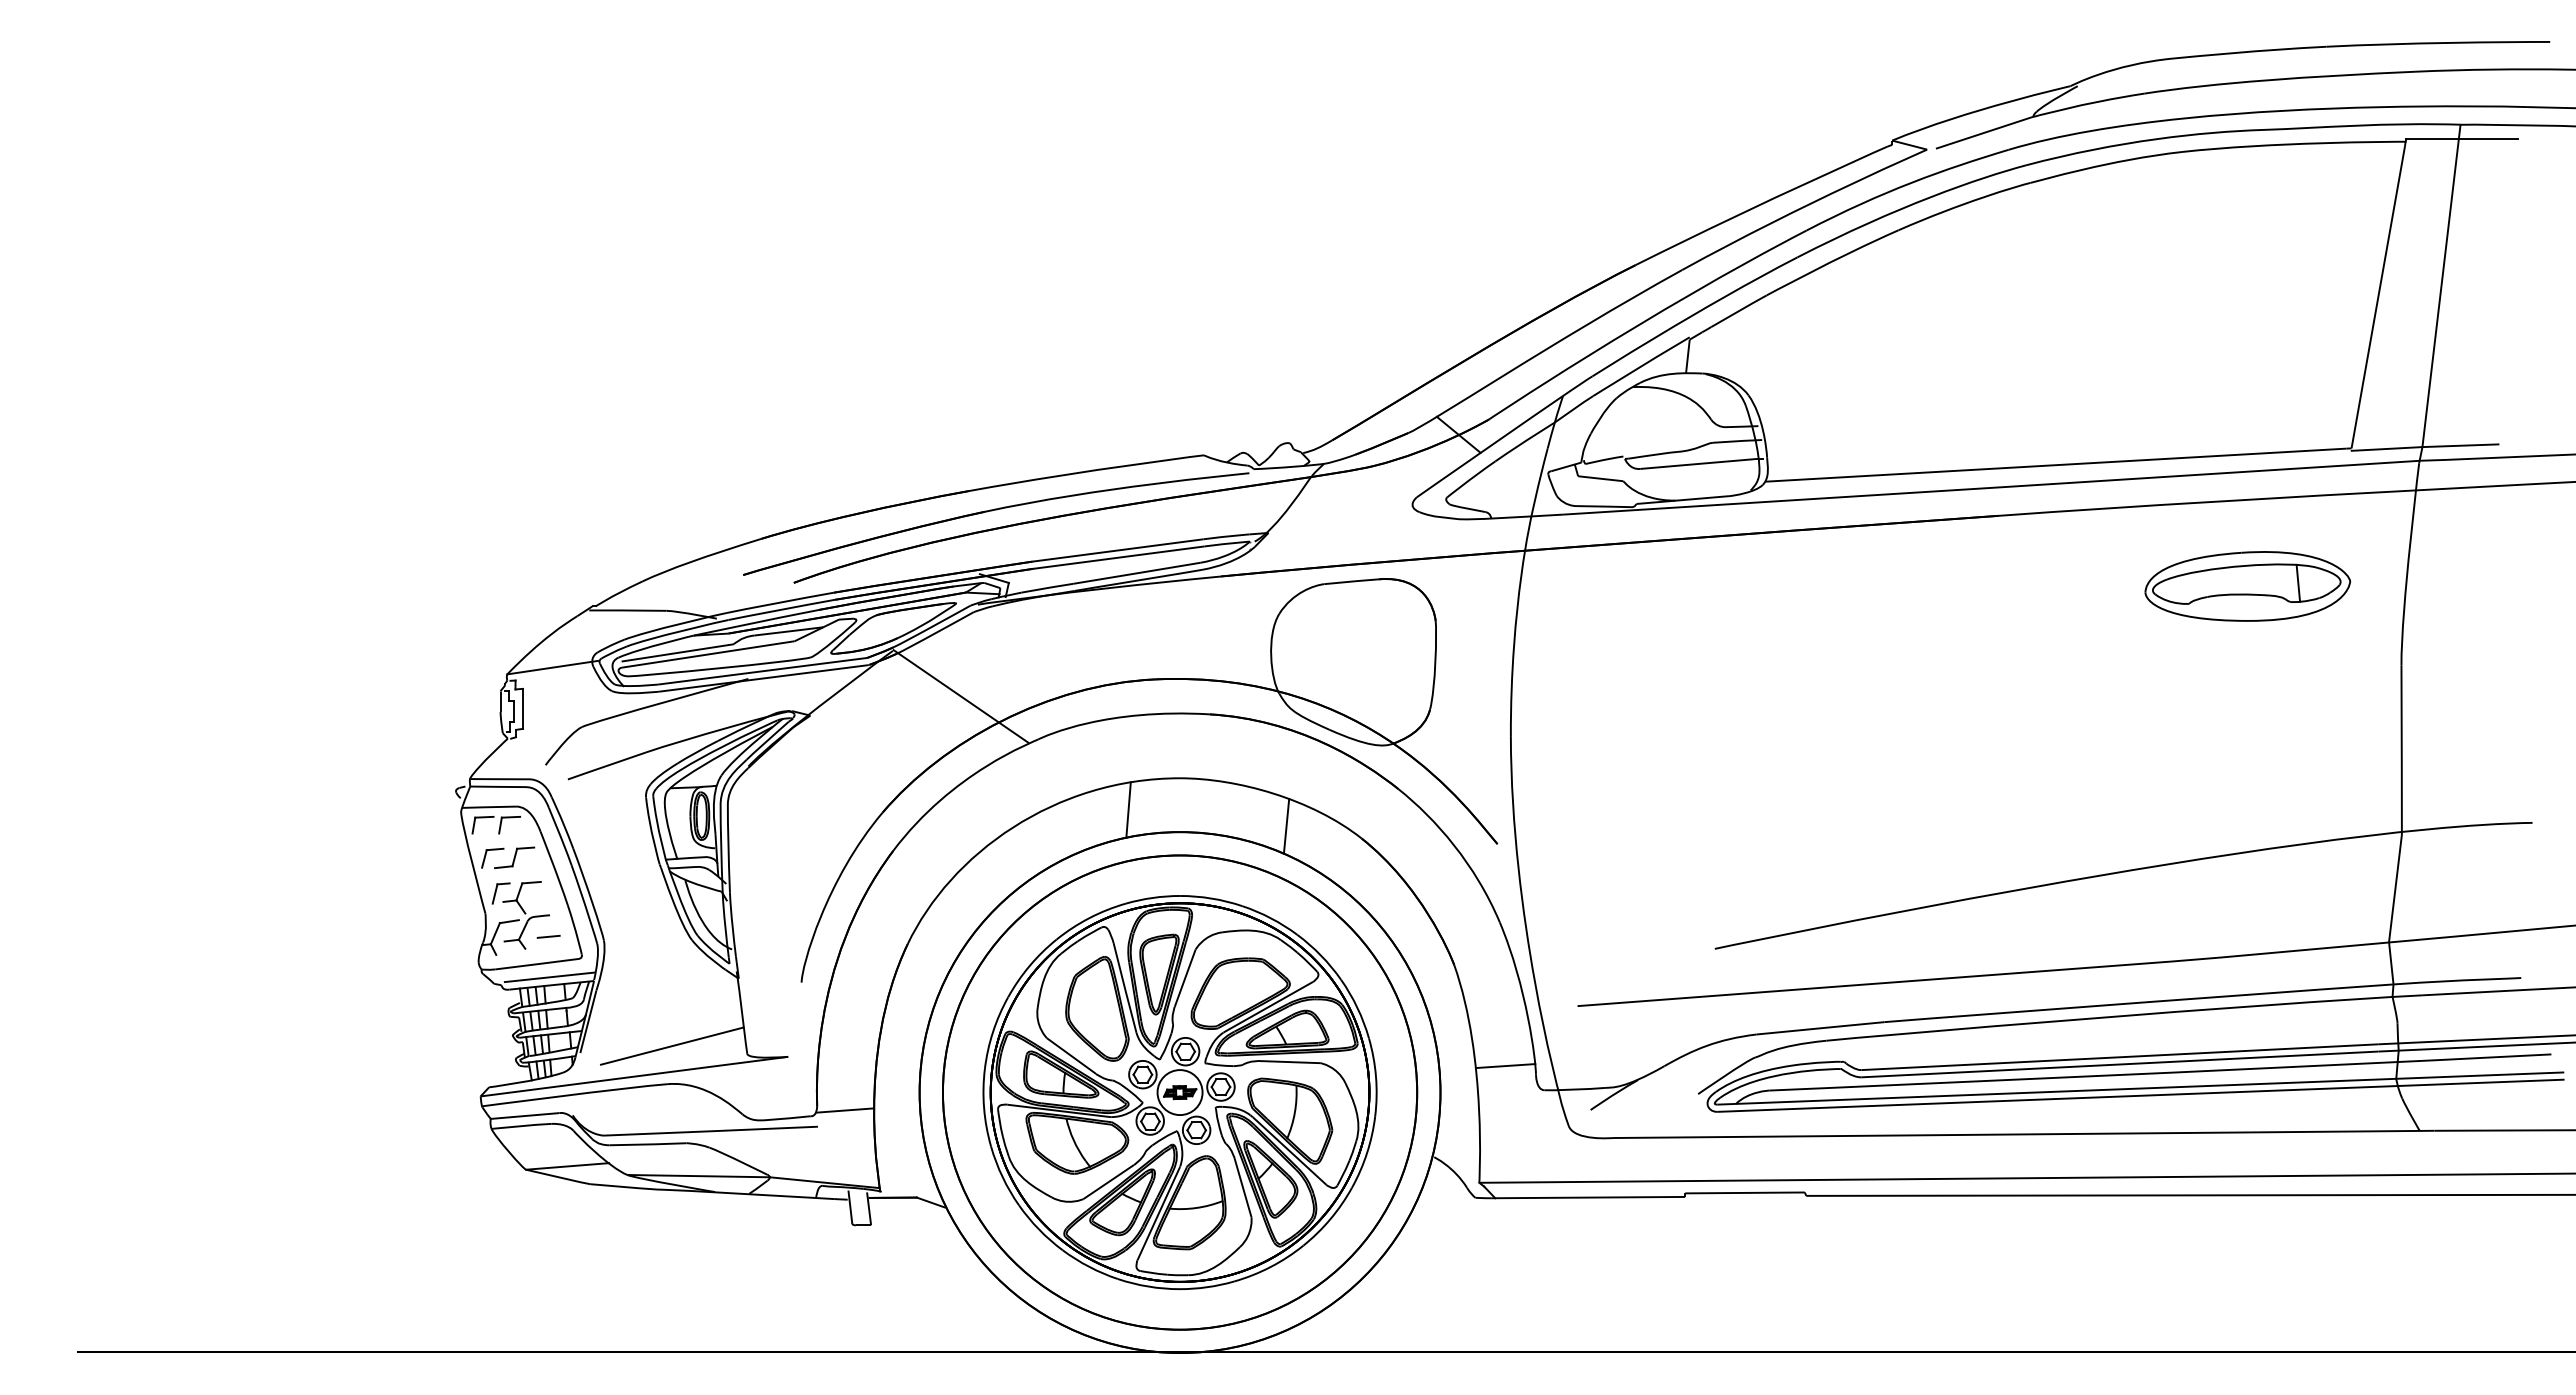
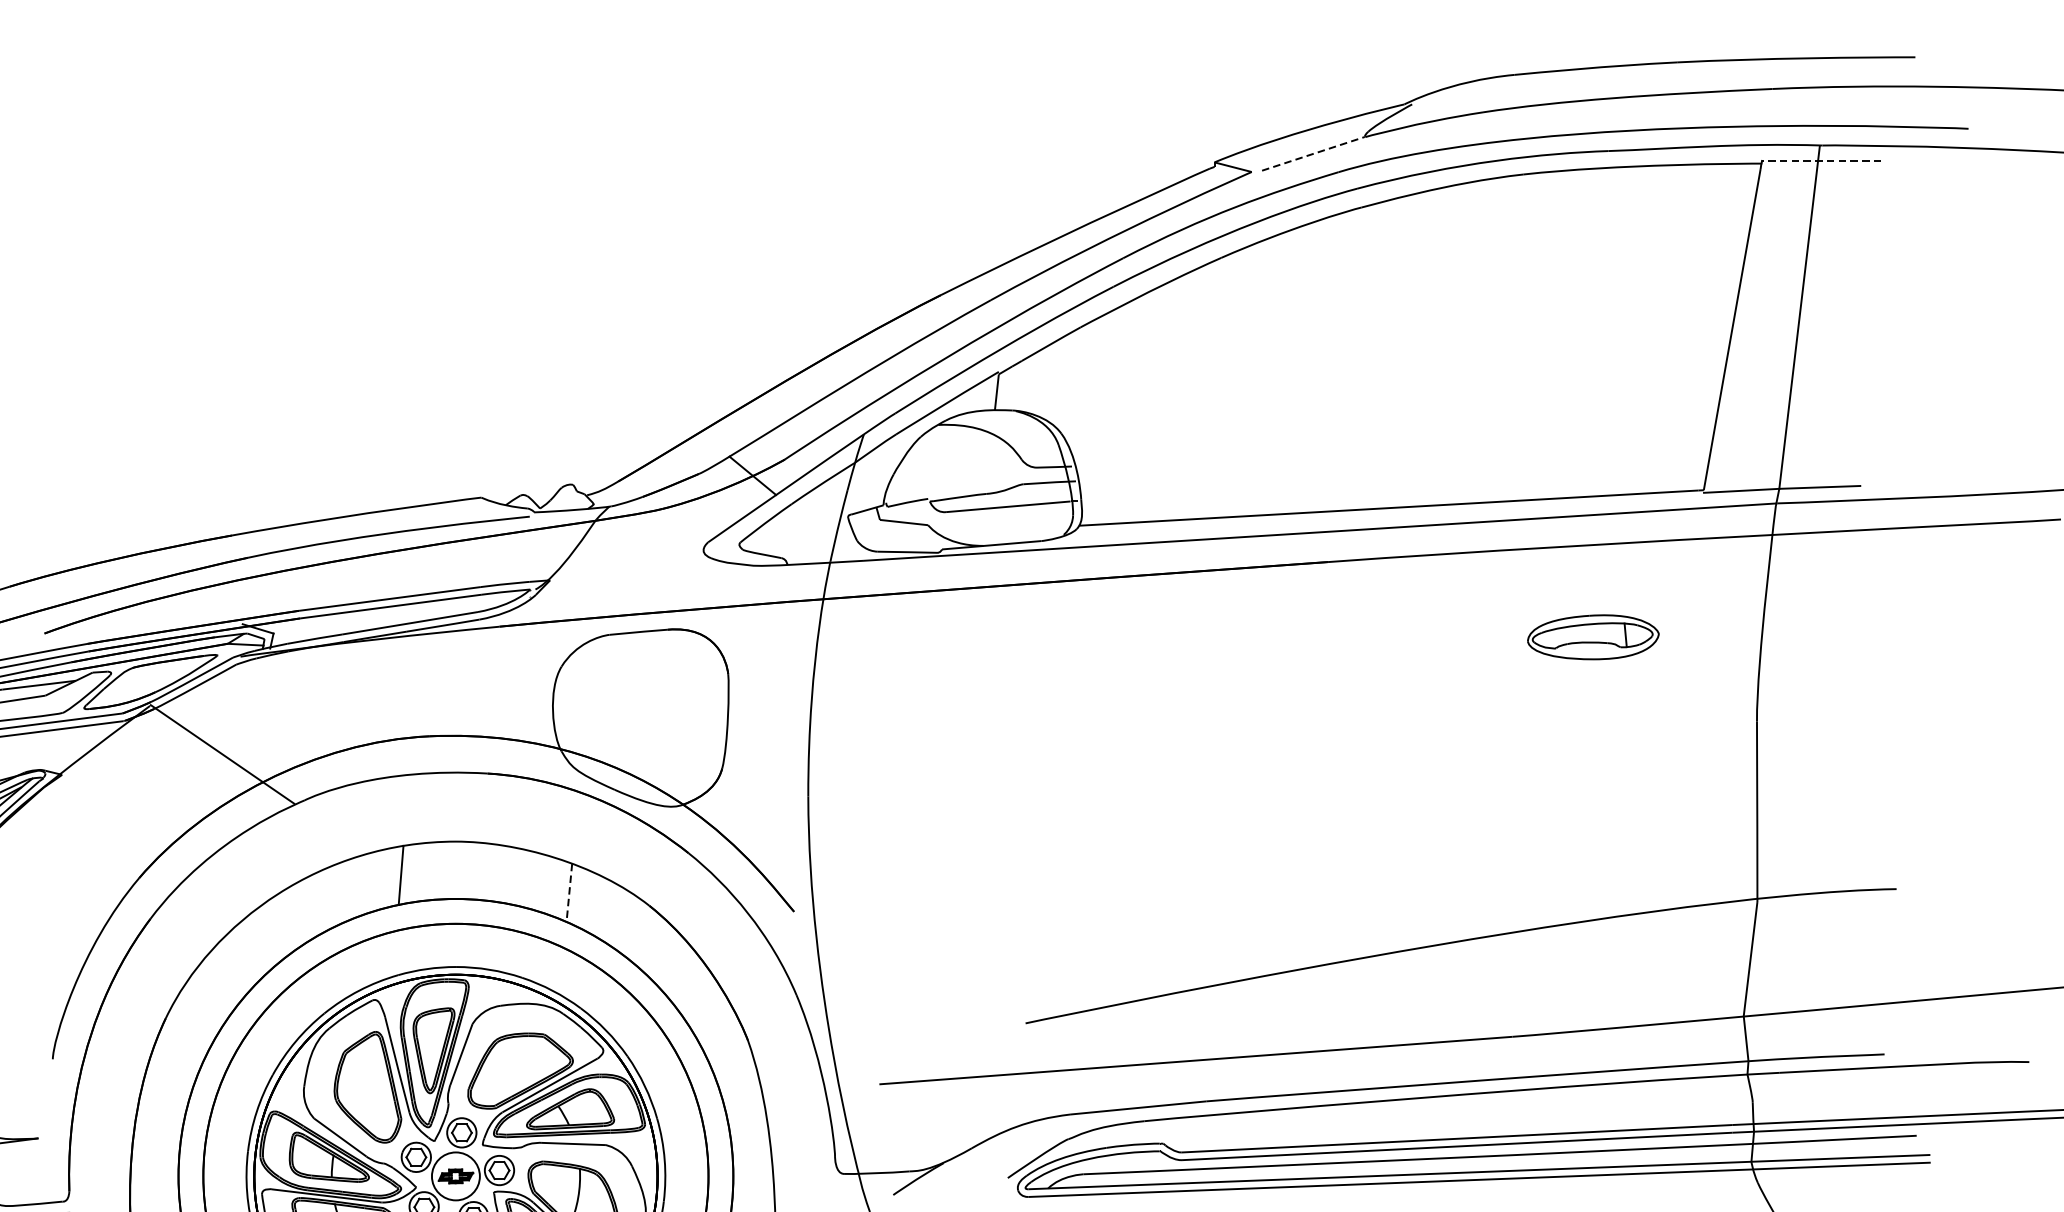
line: (1985, 132) -> (1313, 153), solid -> dashed
line: (2462, 139) -> (1821, 161), solid -> dashed
part: (2247, 586) -> (1592, 637), size x0.6
line: (1286, 826) -> (569, 892), solid -> dashed
line: (1505, 1066) -> (802, 1148), removed
line: (844, 1110) -> (98, 1195), removed

